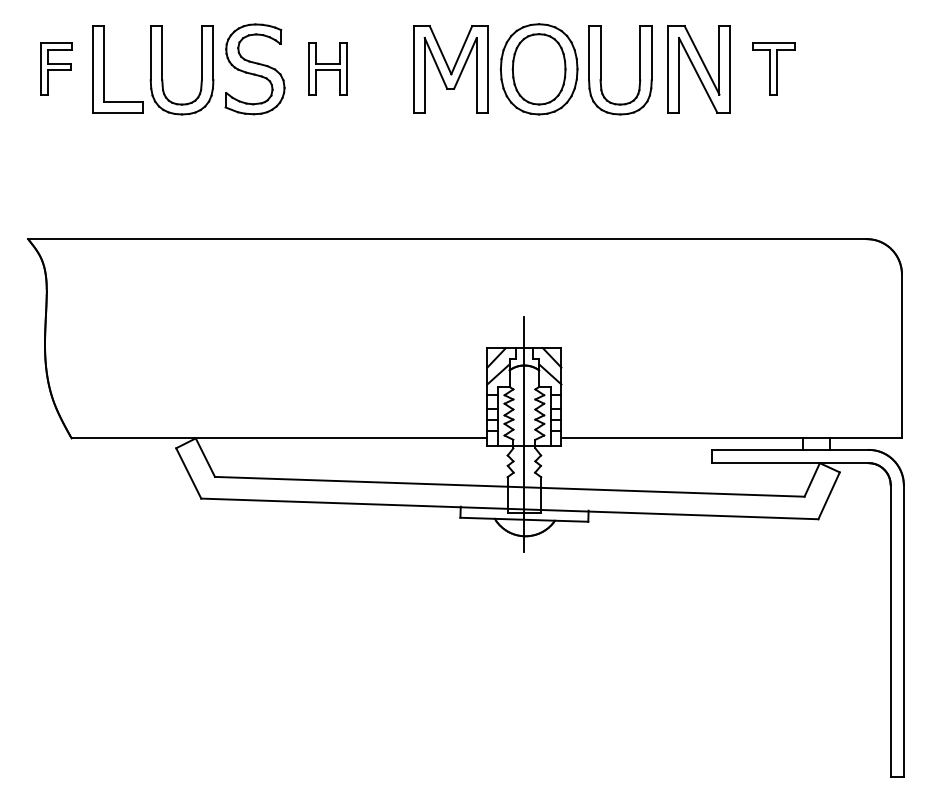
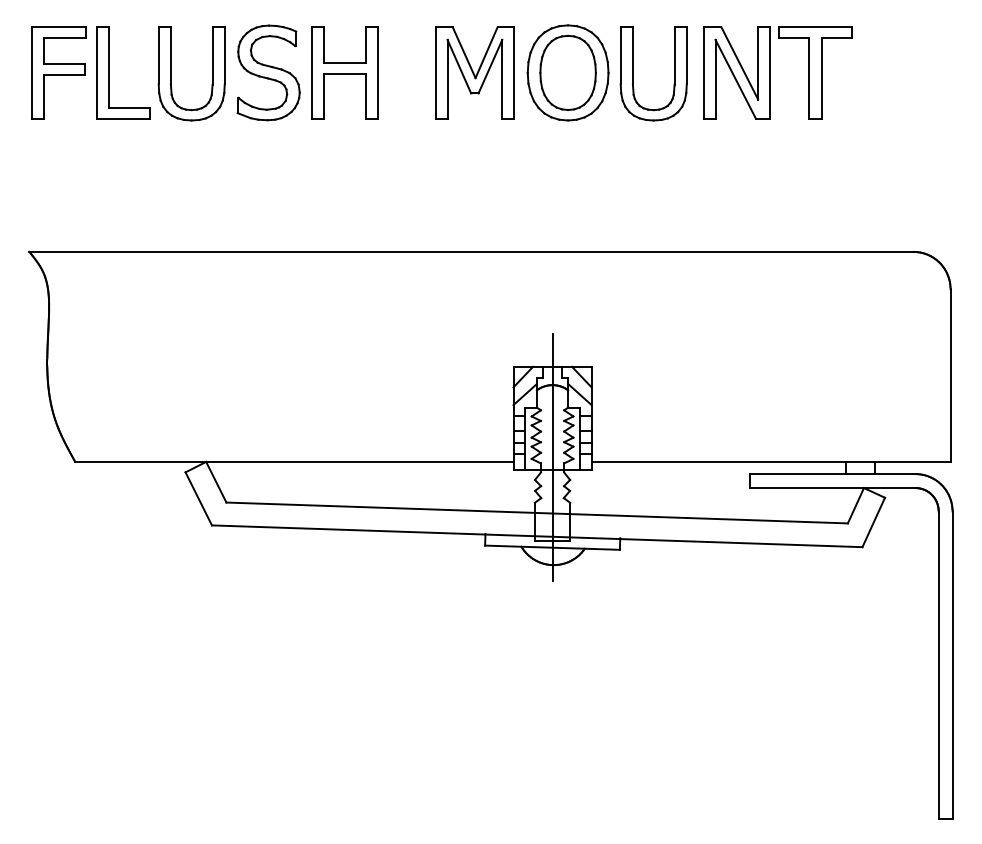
part: (55, 68) -> (58, 72), size x1.67
part: (327, 68) -> (344, 72), size x1.67
part: (773, 68) -> (815, 72), size x1.67

